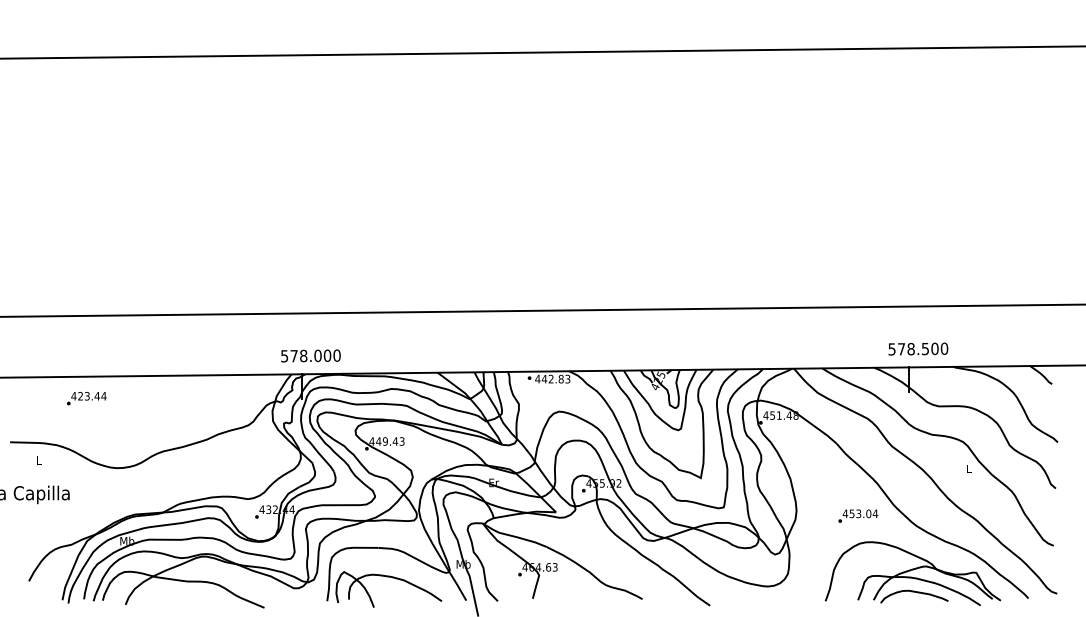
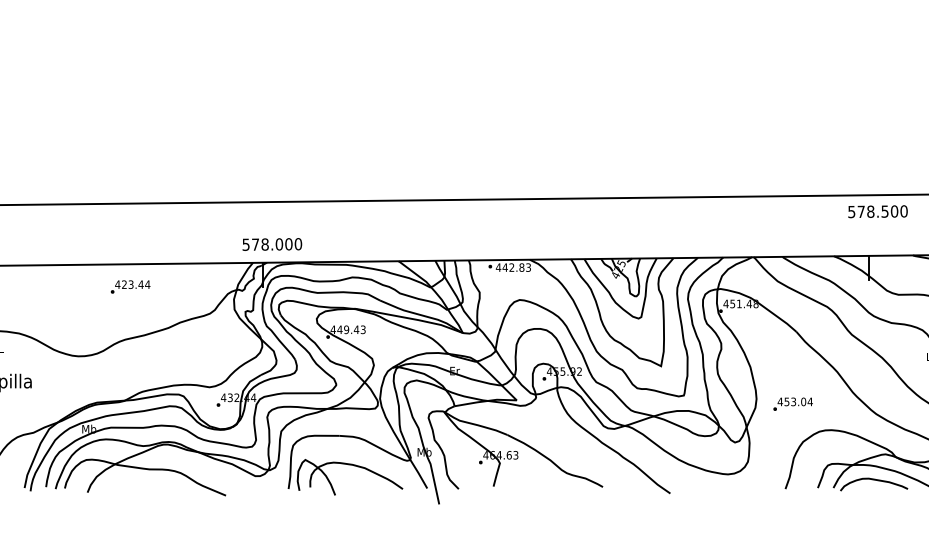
text: (918, 348) -> (878, 211), moved
text: (86, 398) -> (130, 286), moved
text: (858, 515) -> (793, 403), moved

